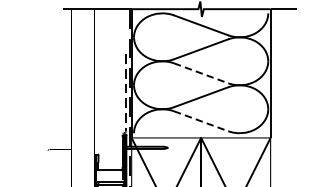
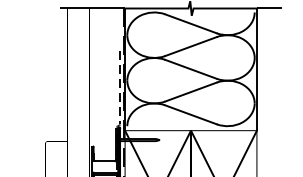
line: (201, 73) -> (191, 69), dashed -> solid
line: (201, 120) -> (191, 114), dashed -> solid

